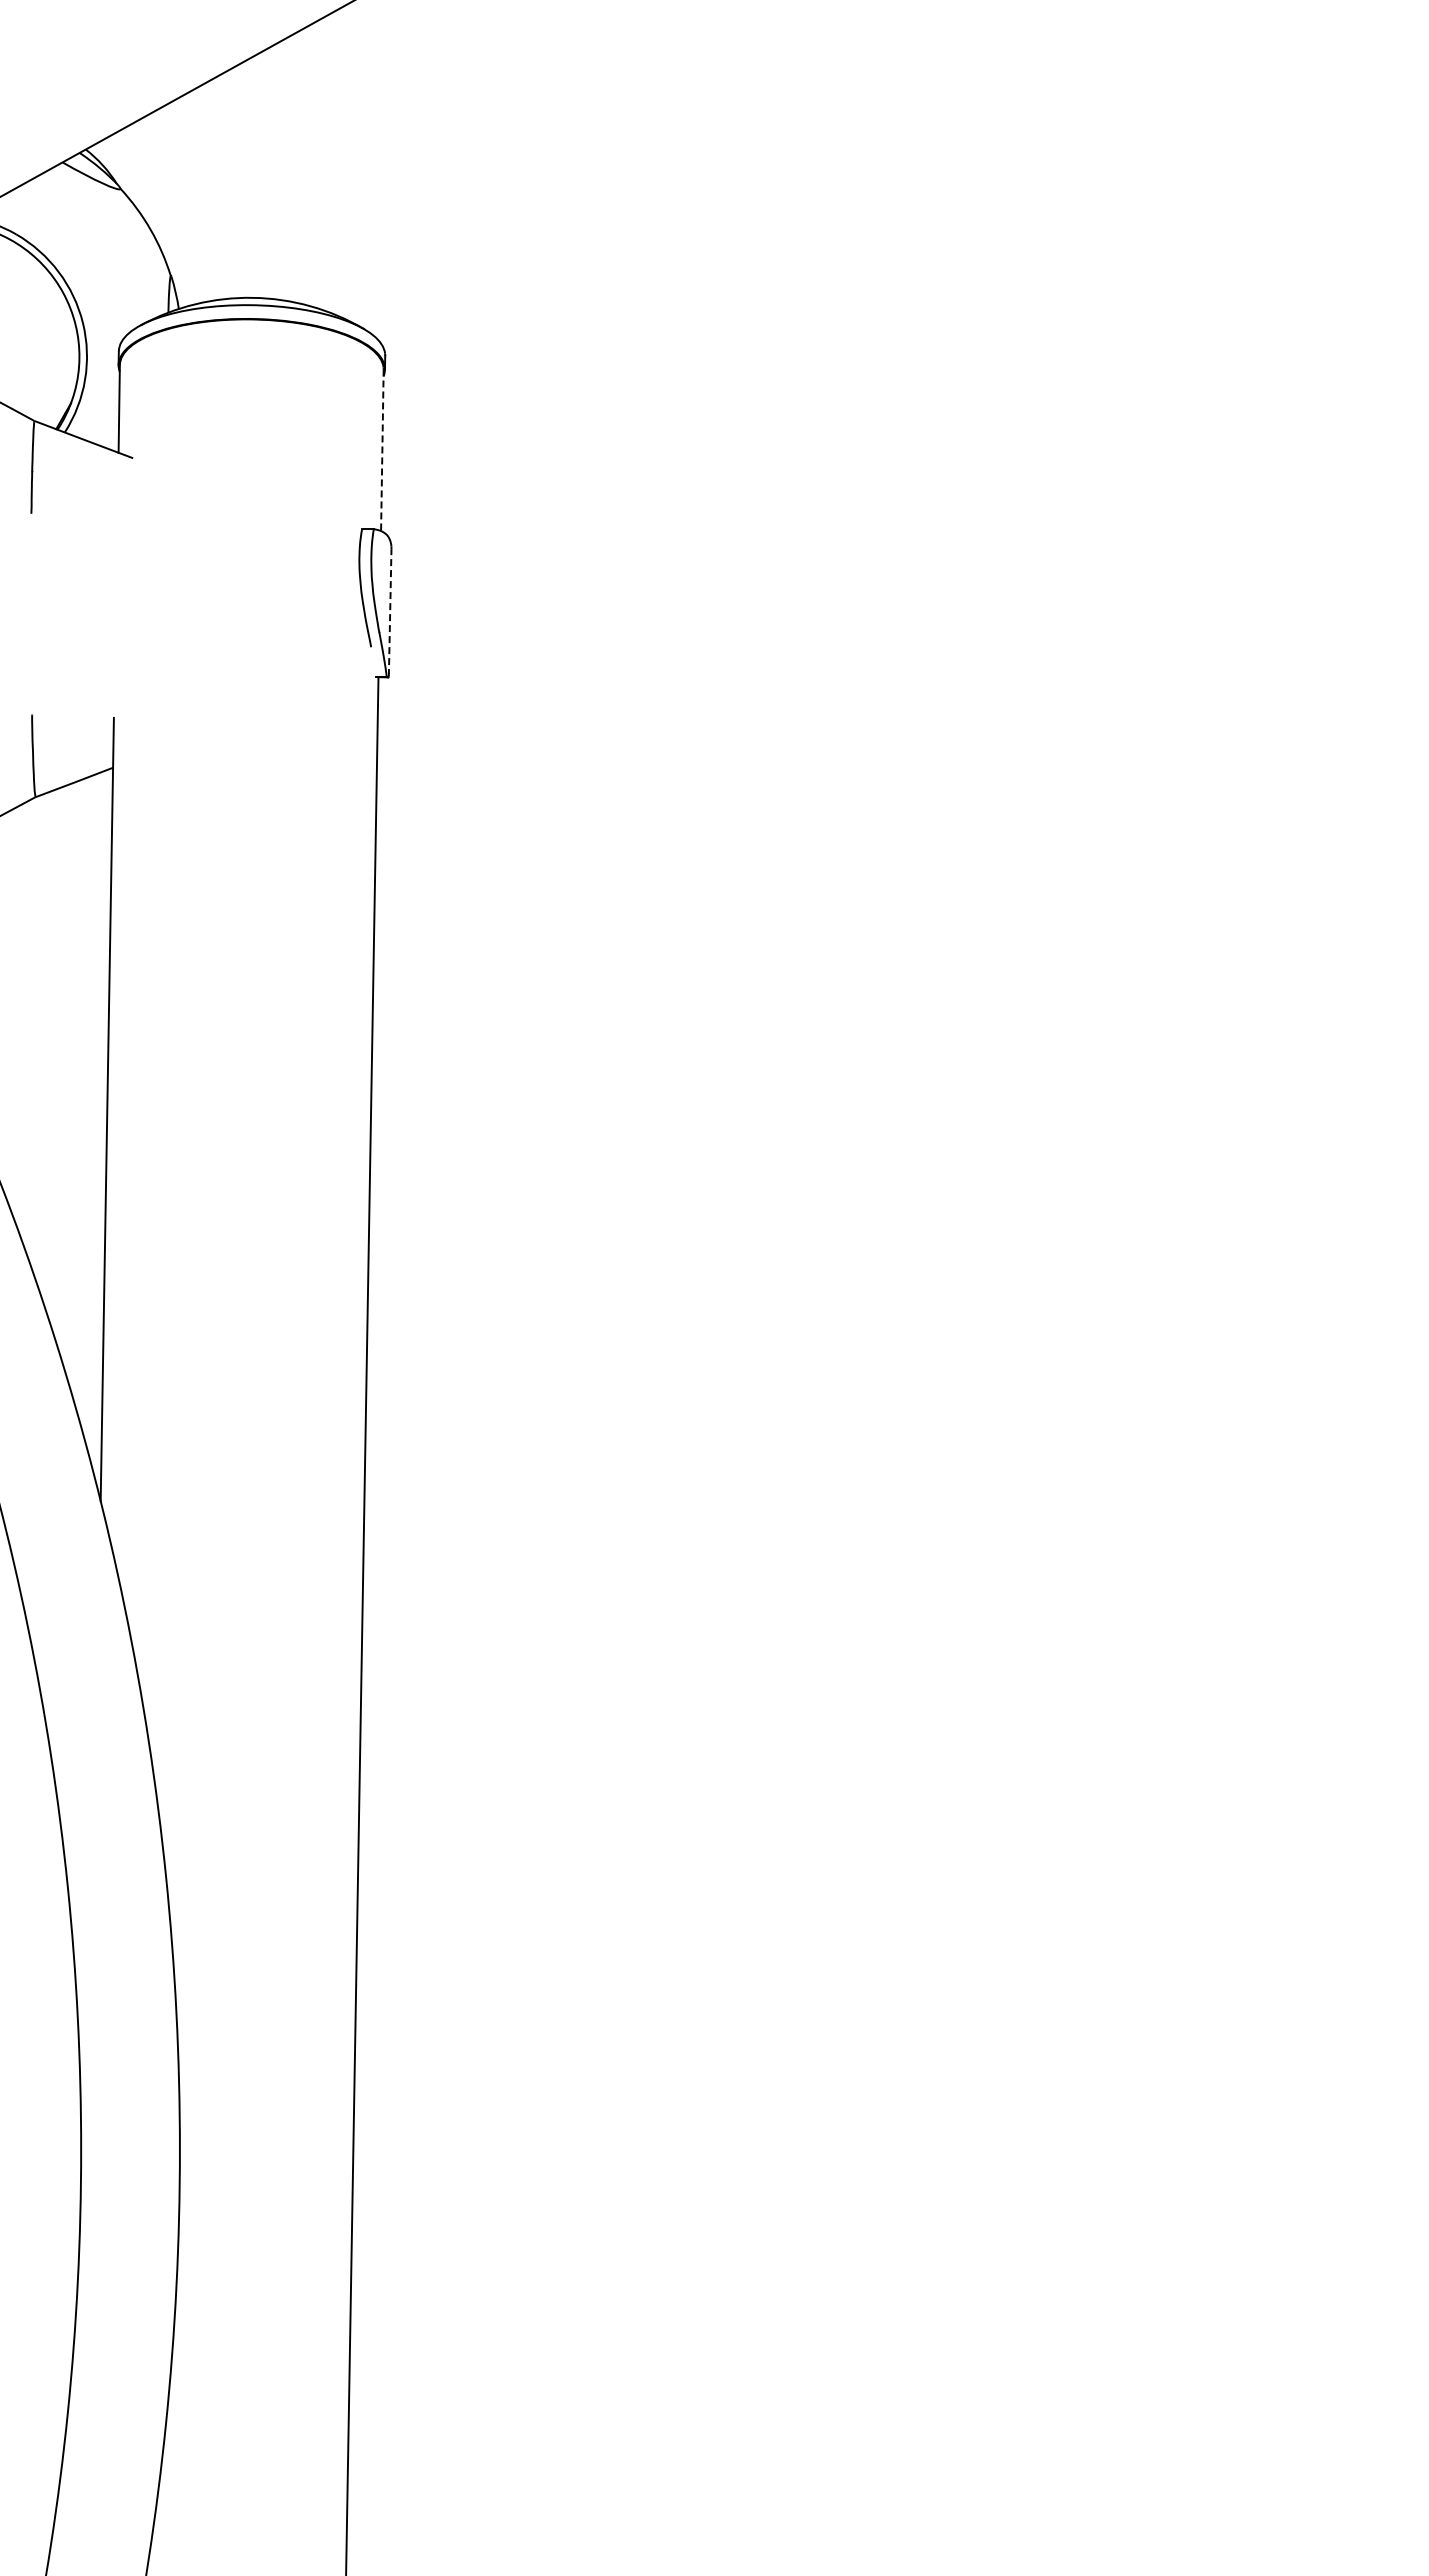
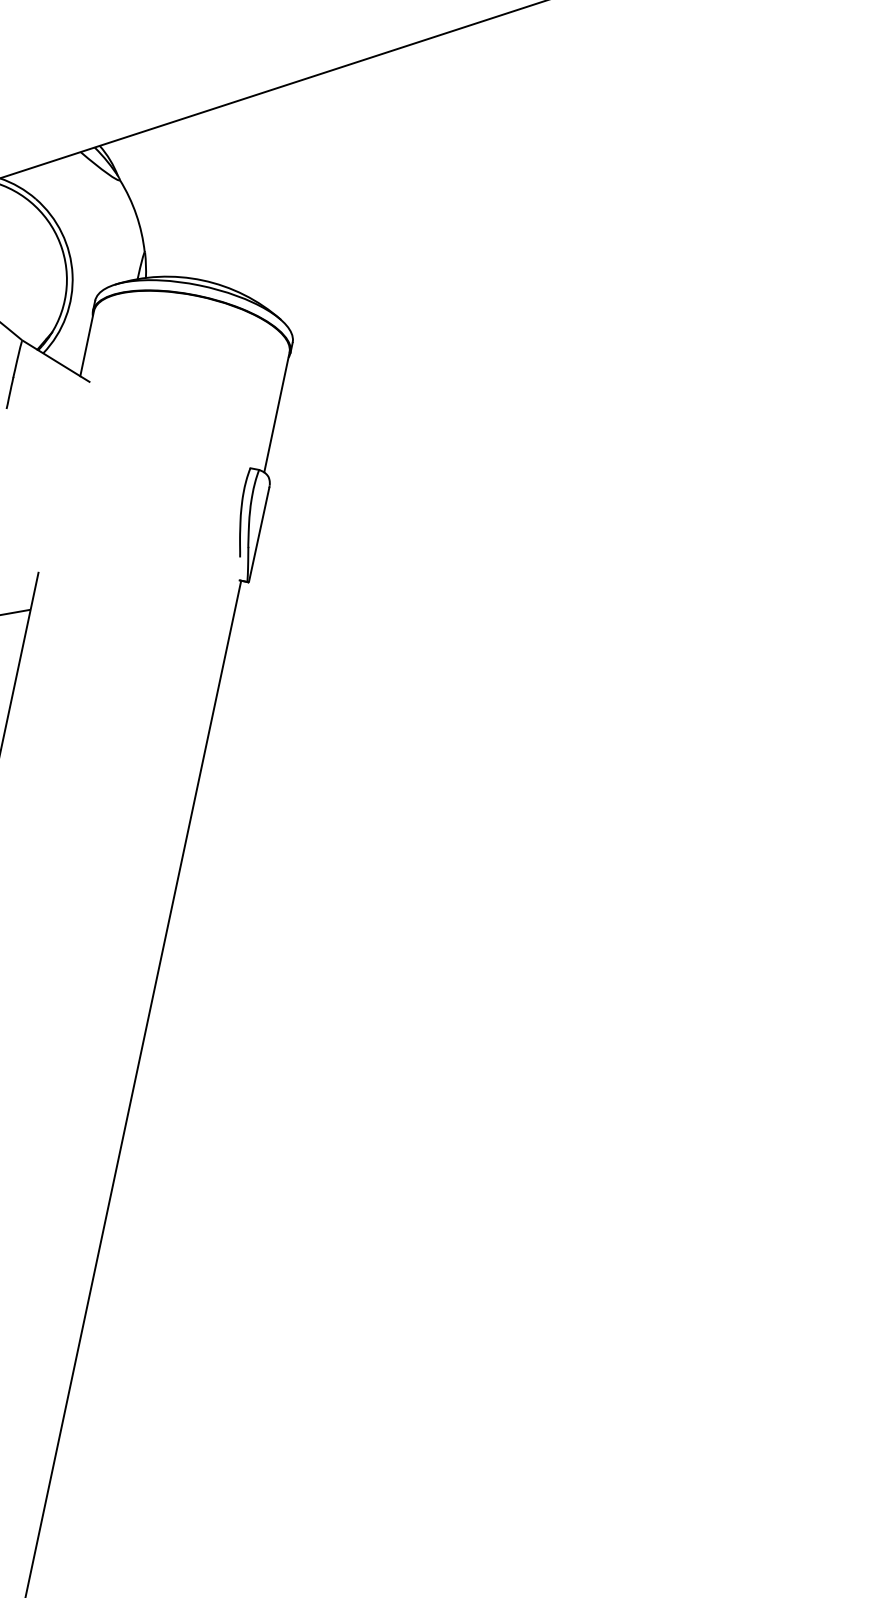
line: (382, 450) -> (276, 412), dashed -> solid
line: (390, 612) -> (259, 534), dashed -> solid

